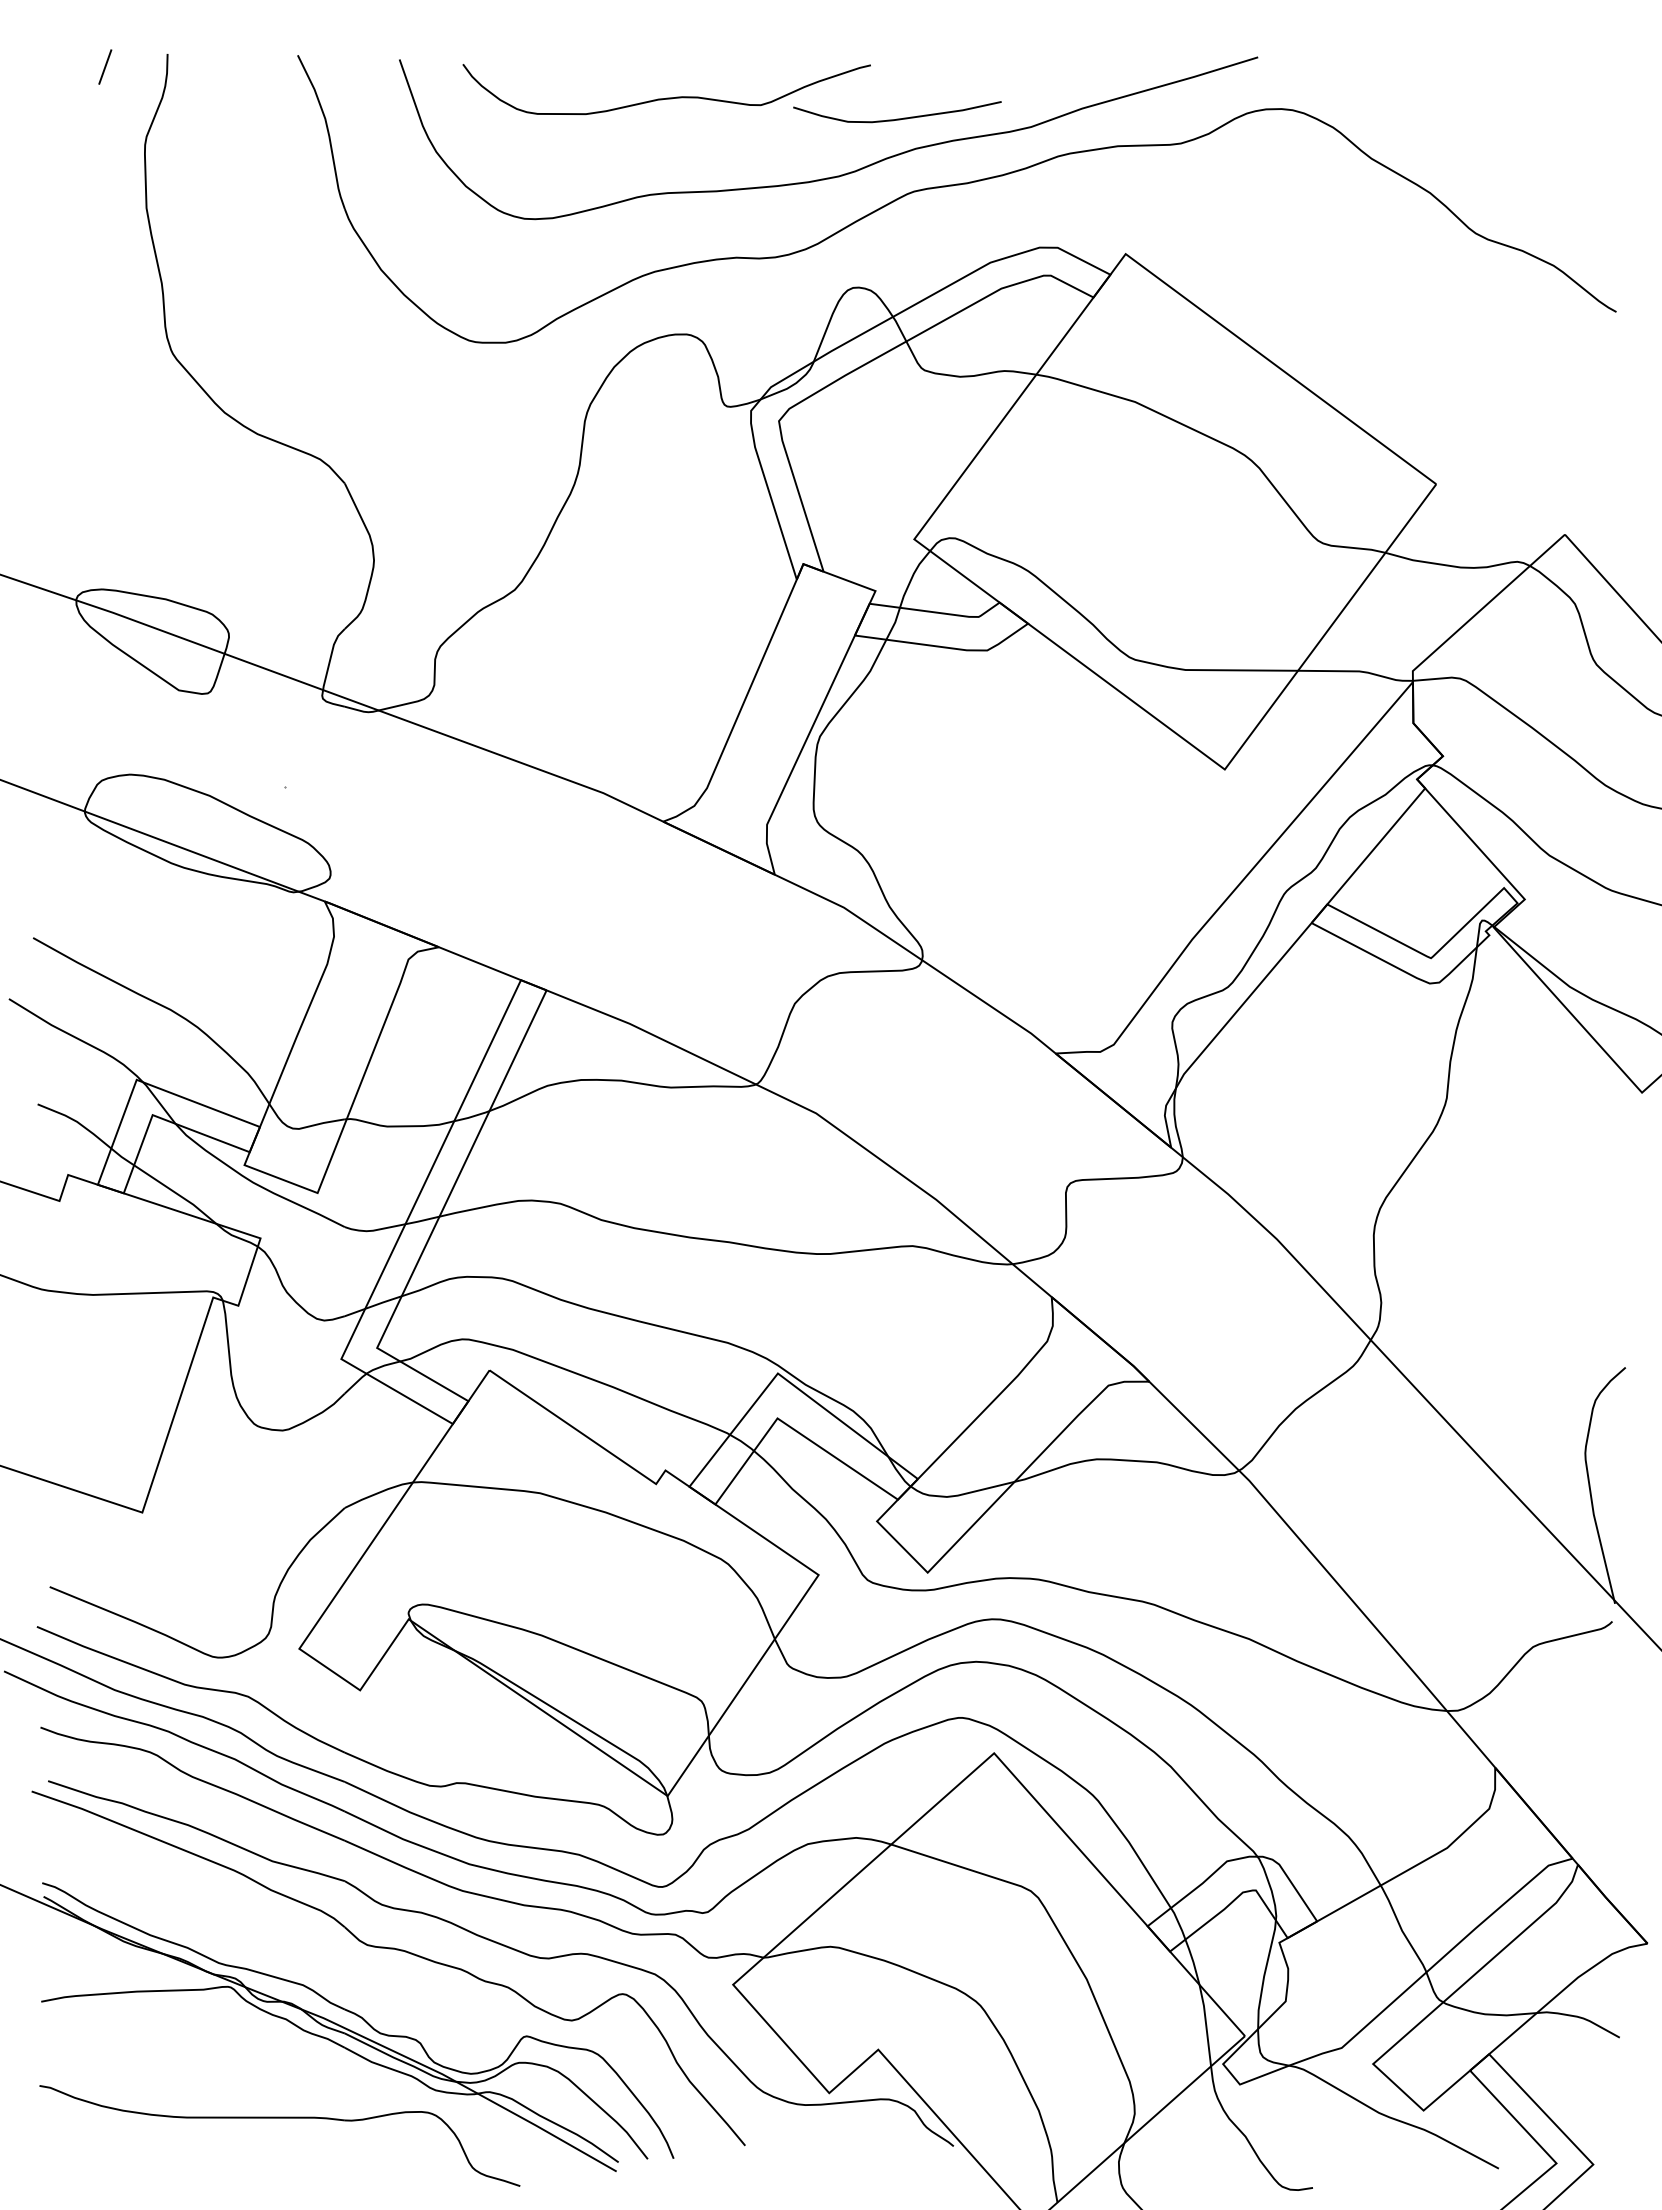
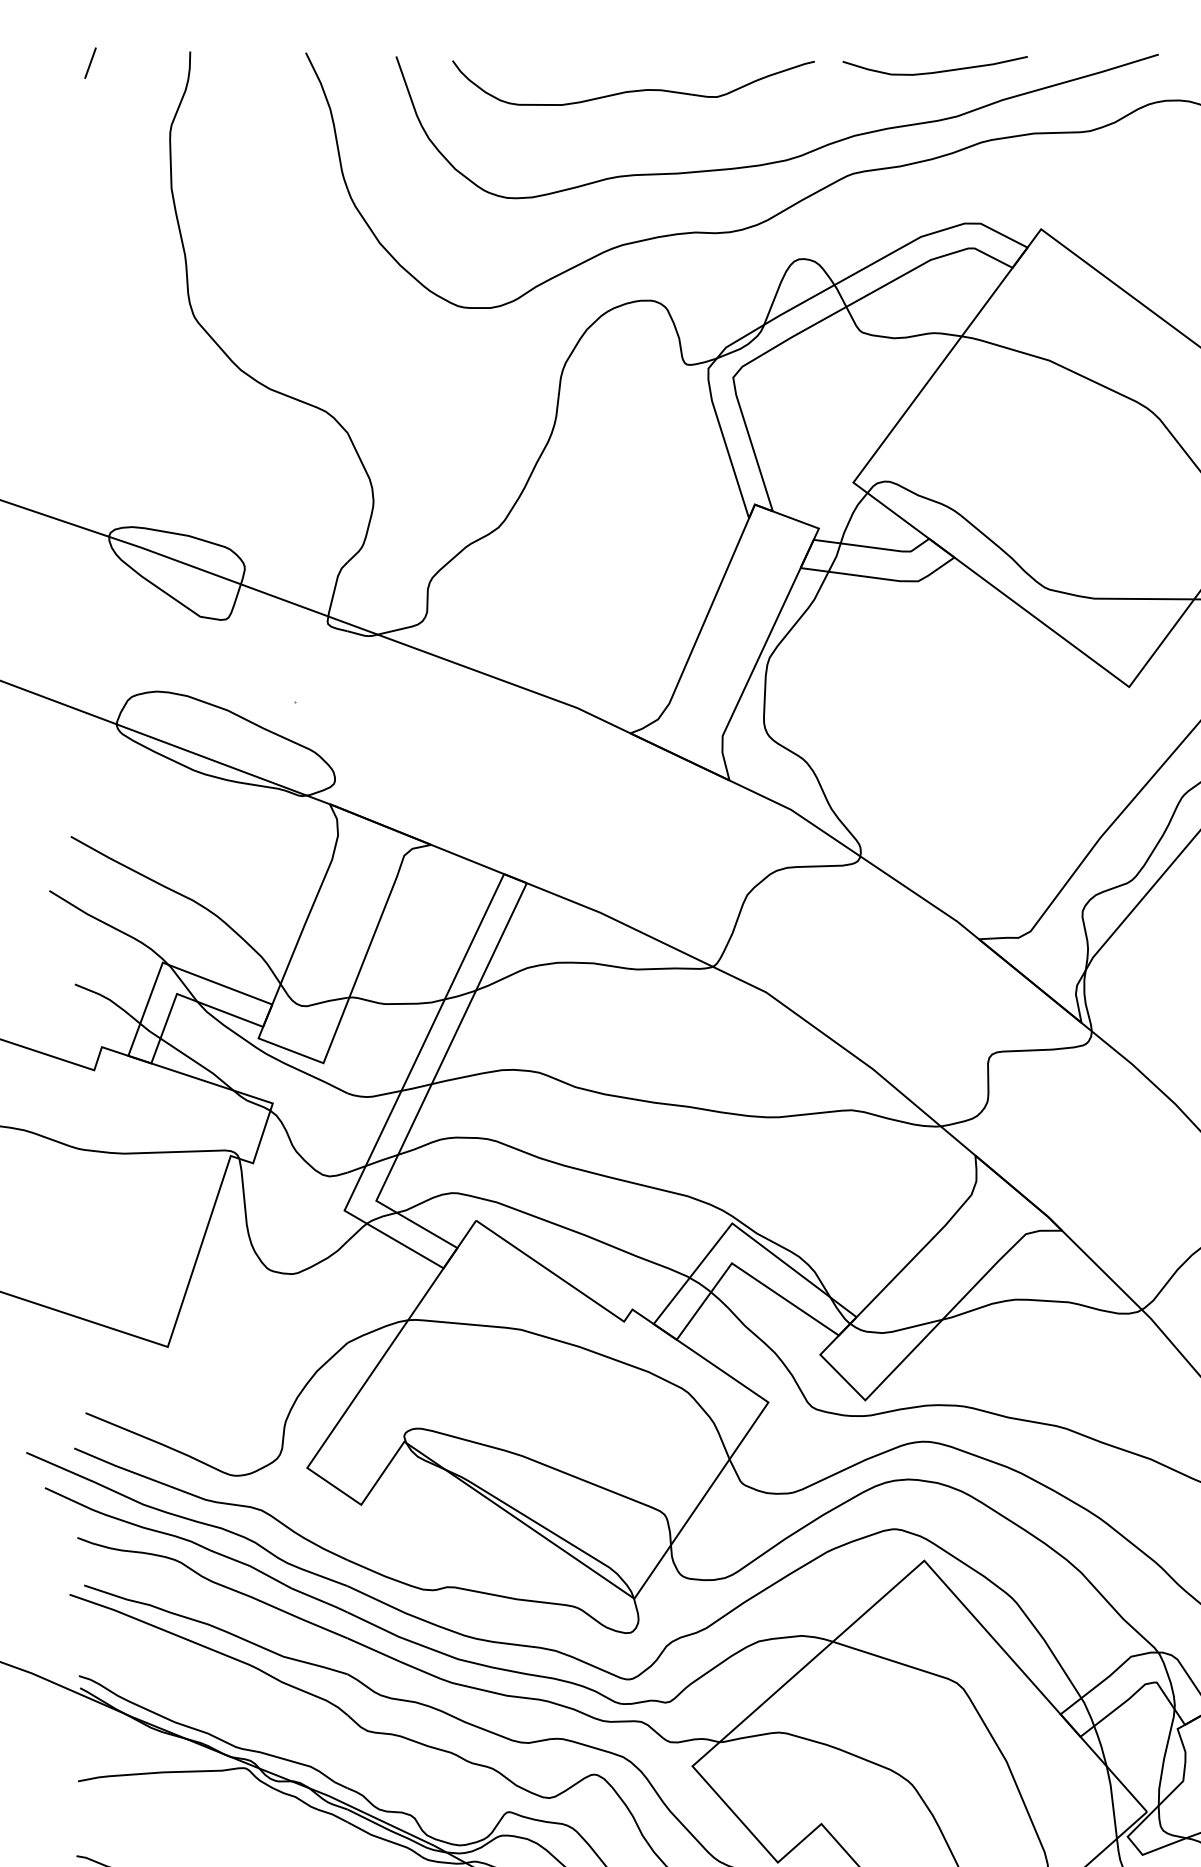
line: (105, 66) -> (90, 62), moved
curve: (897, 118) -> (935, 71), moved

